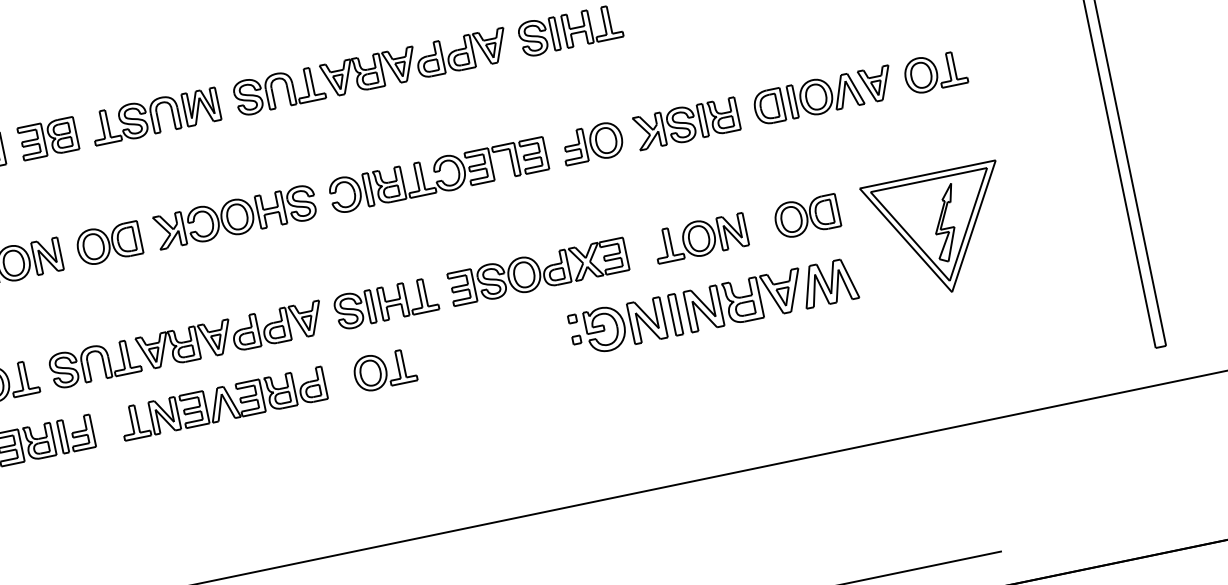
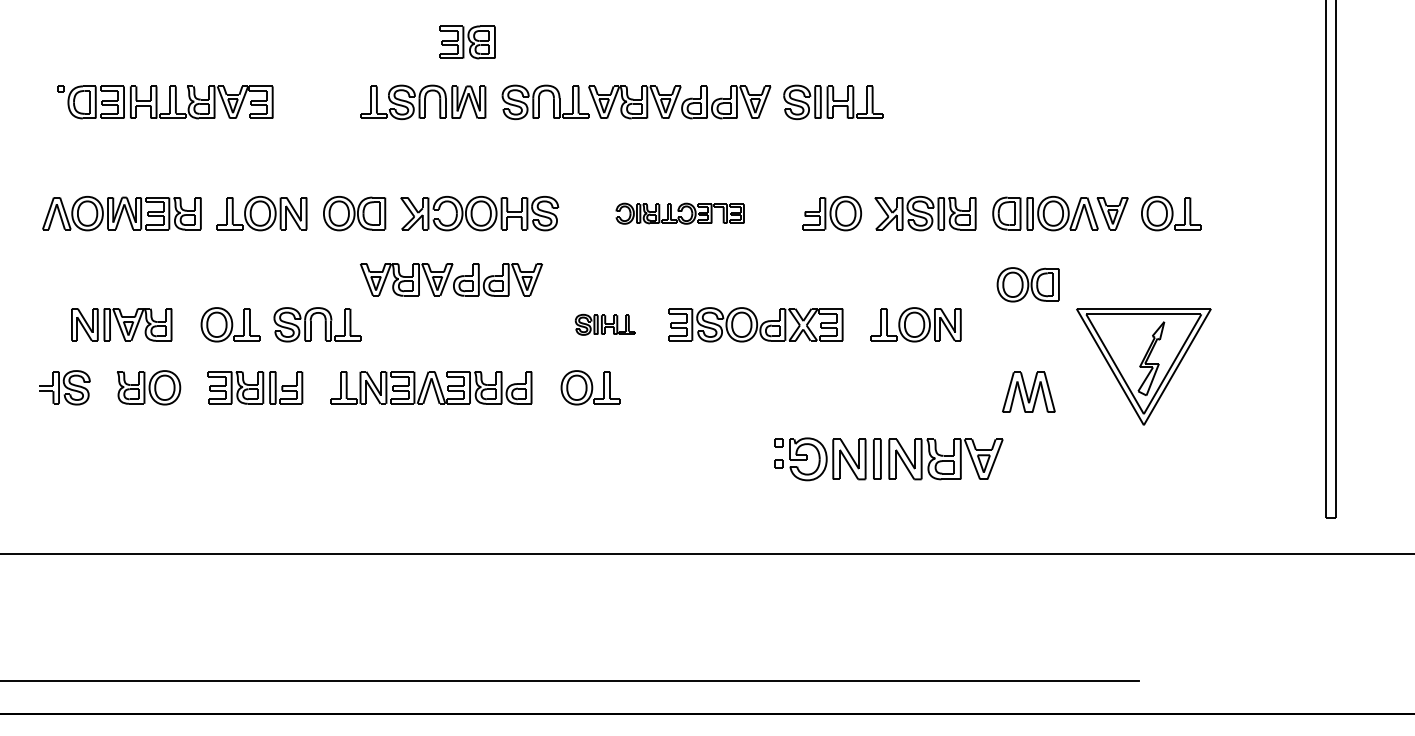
part: (48, 138) -> (467, 42), moved
part: (438, 175) -> (680, 213), size x0.6
part: (806, 216) -> (1027, 284), moved
part: (386, 303) -> (605, 324), size x0.6
part: (686, 312) -> (888, 459), moved
part: (230, 335) -> (451, 279), moved

